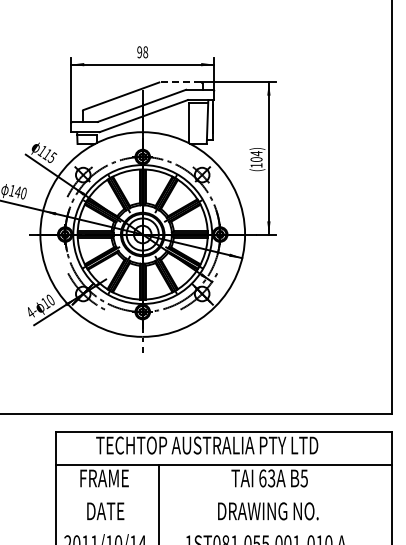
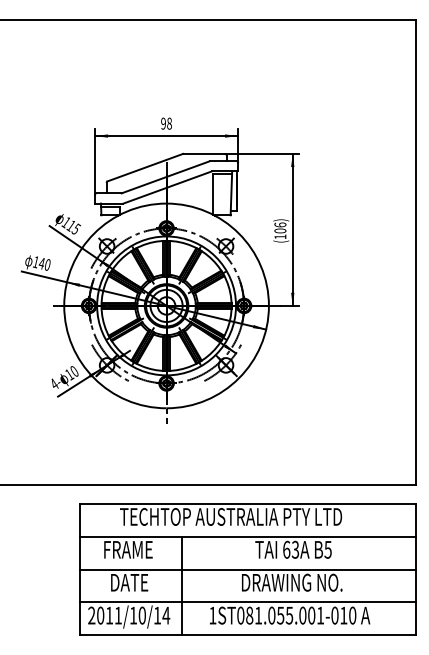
line: (180, 82) -> (204, 153), dashed -> solid
text: (256, 153) -> (280, 224), (104) -> (106)
line: (224, 498) -> (248, 569), added
line: (224, 531) -> (248, 602), added

